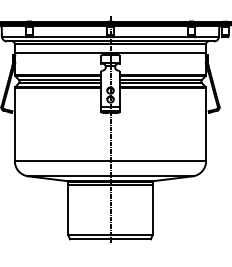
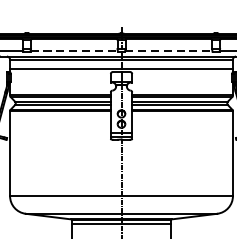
line: (70, 36) -> (74, 50), solid -> dashed
line: (151, 36) -> (169, 50), solid -> dashed

